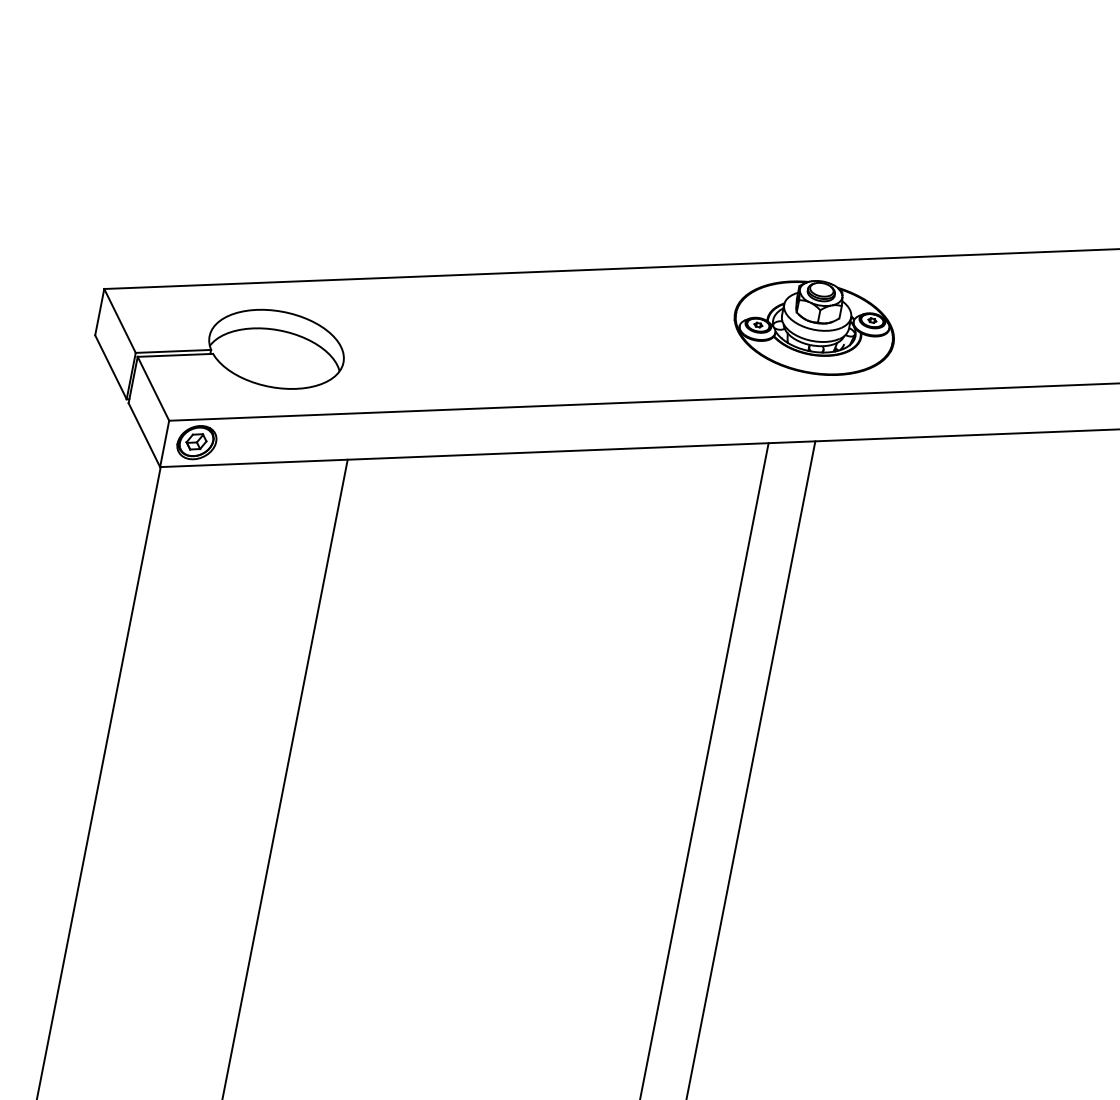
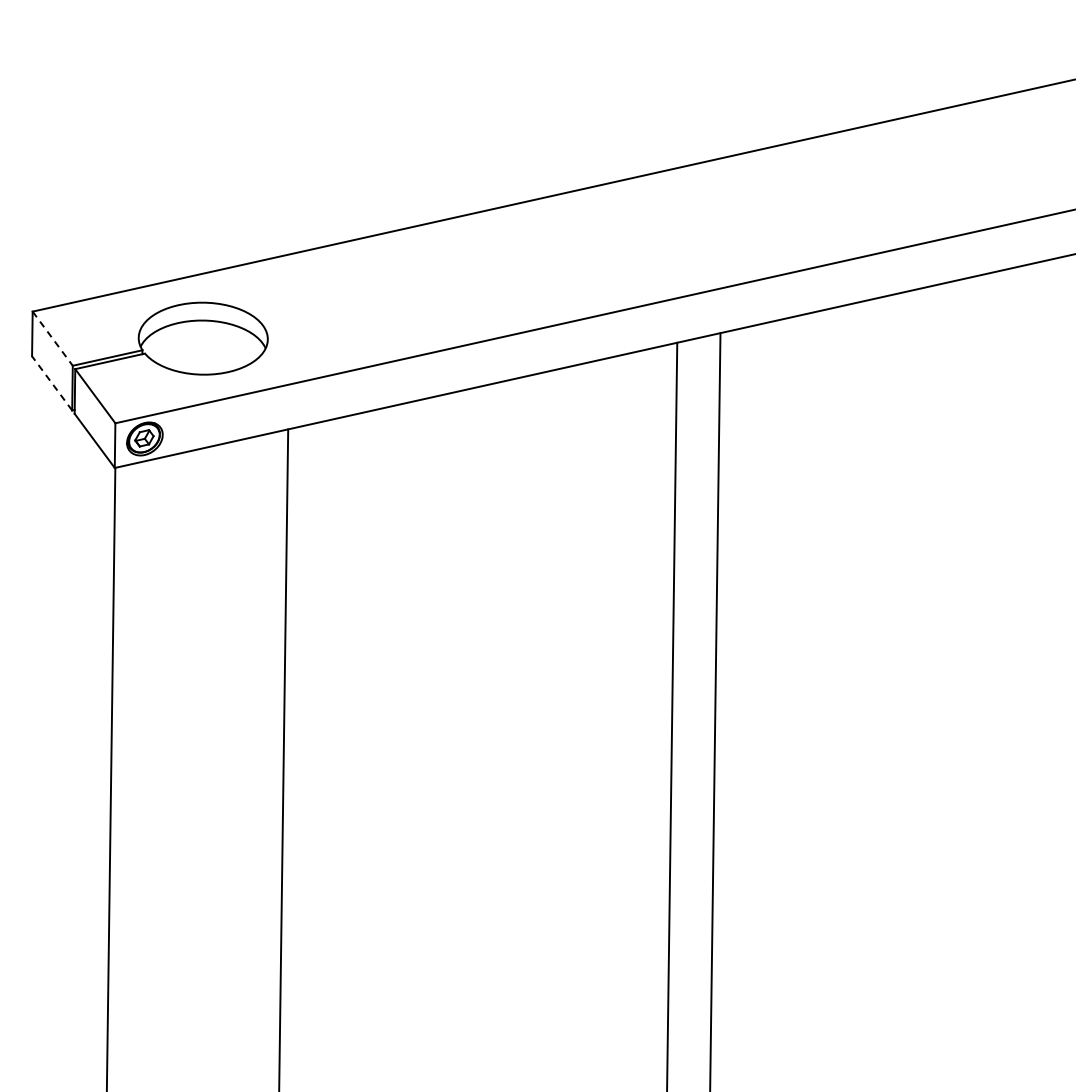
line: (119, 320) -> (52, 338), solid -> dashed
part: (814, 326) -> (700, 226), removed
line: (111, 367) -> (52, 383), solid -> dashed

